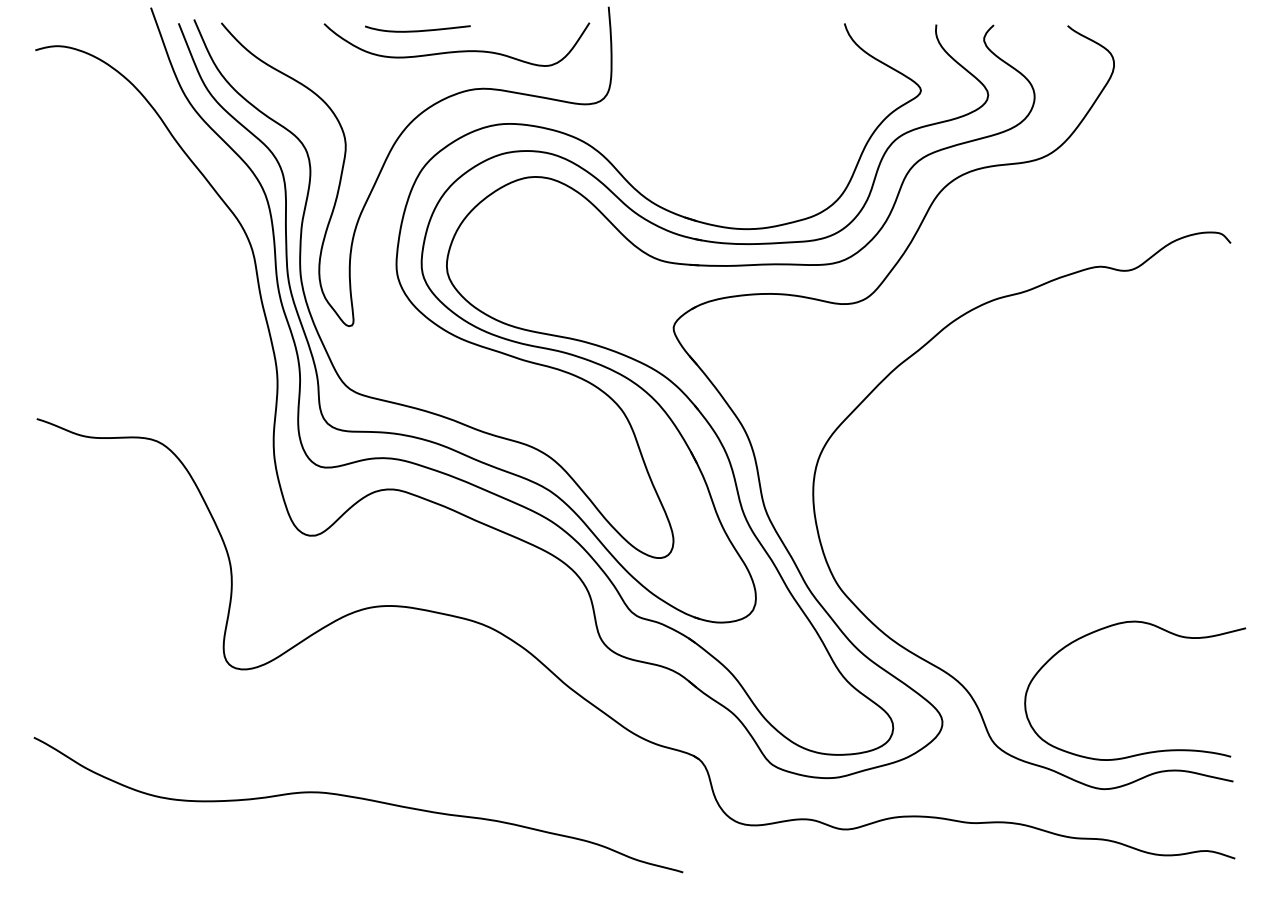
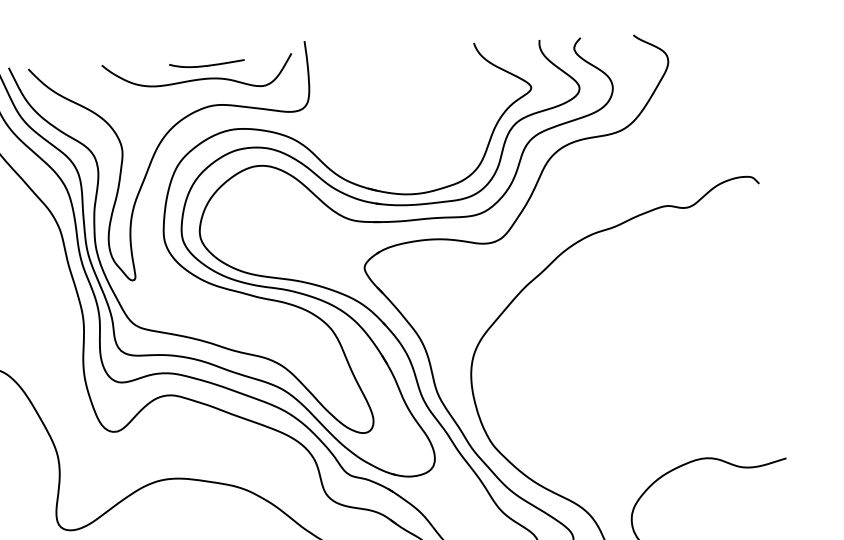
curve: (417, 30) -> (206, 65), moved

